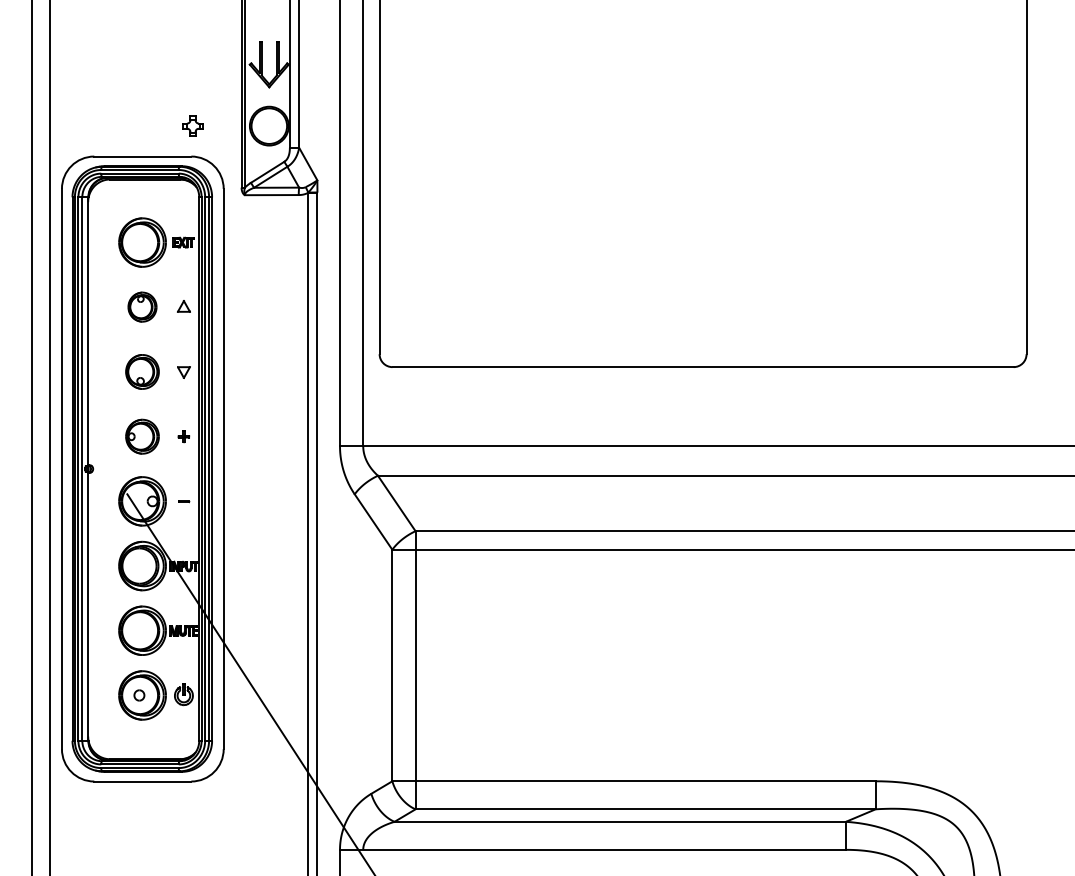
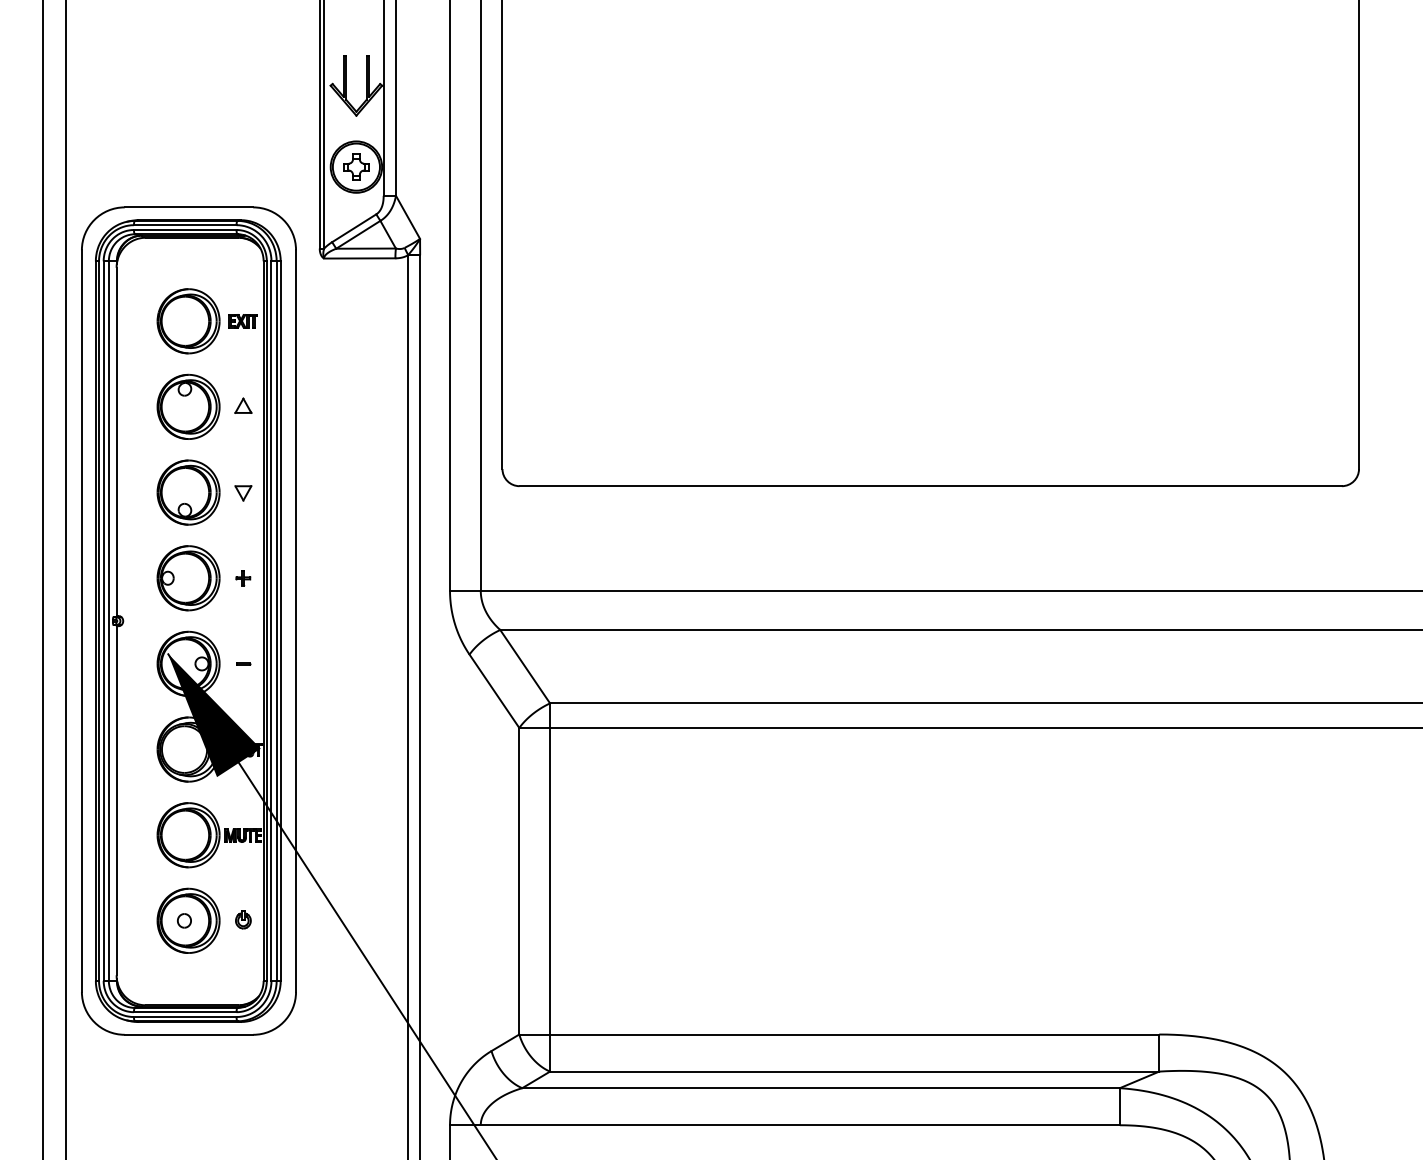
part: (193, 125) -> (356, 166), moved
part: (142, 306) -> (188, 406), size x1.67
part: (142, 371) -> (188, 492), size x1.43
part: (142, 436) -> (188, 578), size x1.43
fill: (161, 540) -> (213, 715), added
part: (184, 694) -> (243, 919), size x0.62

